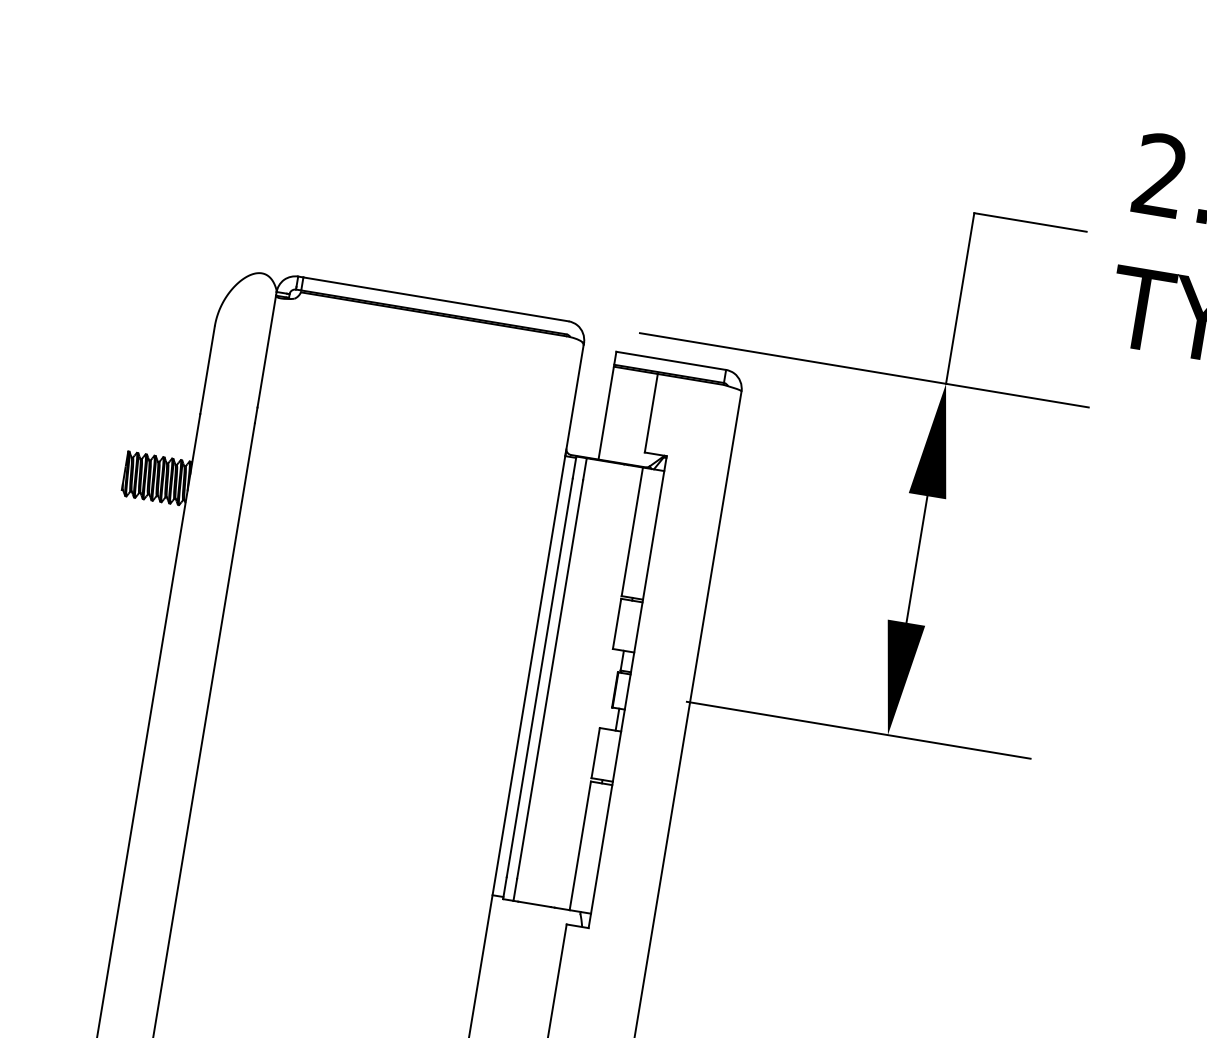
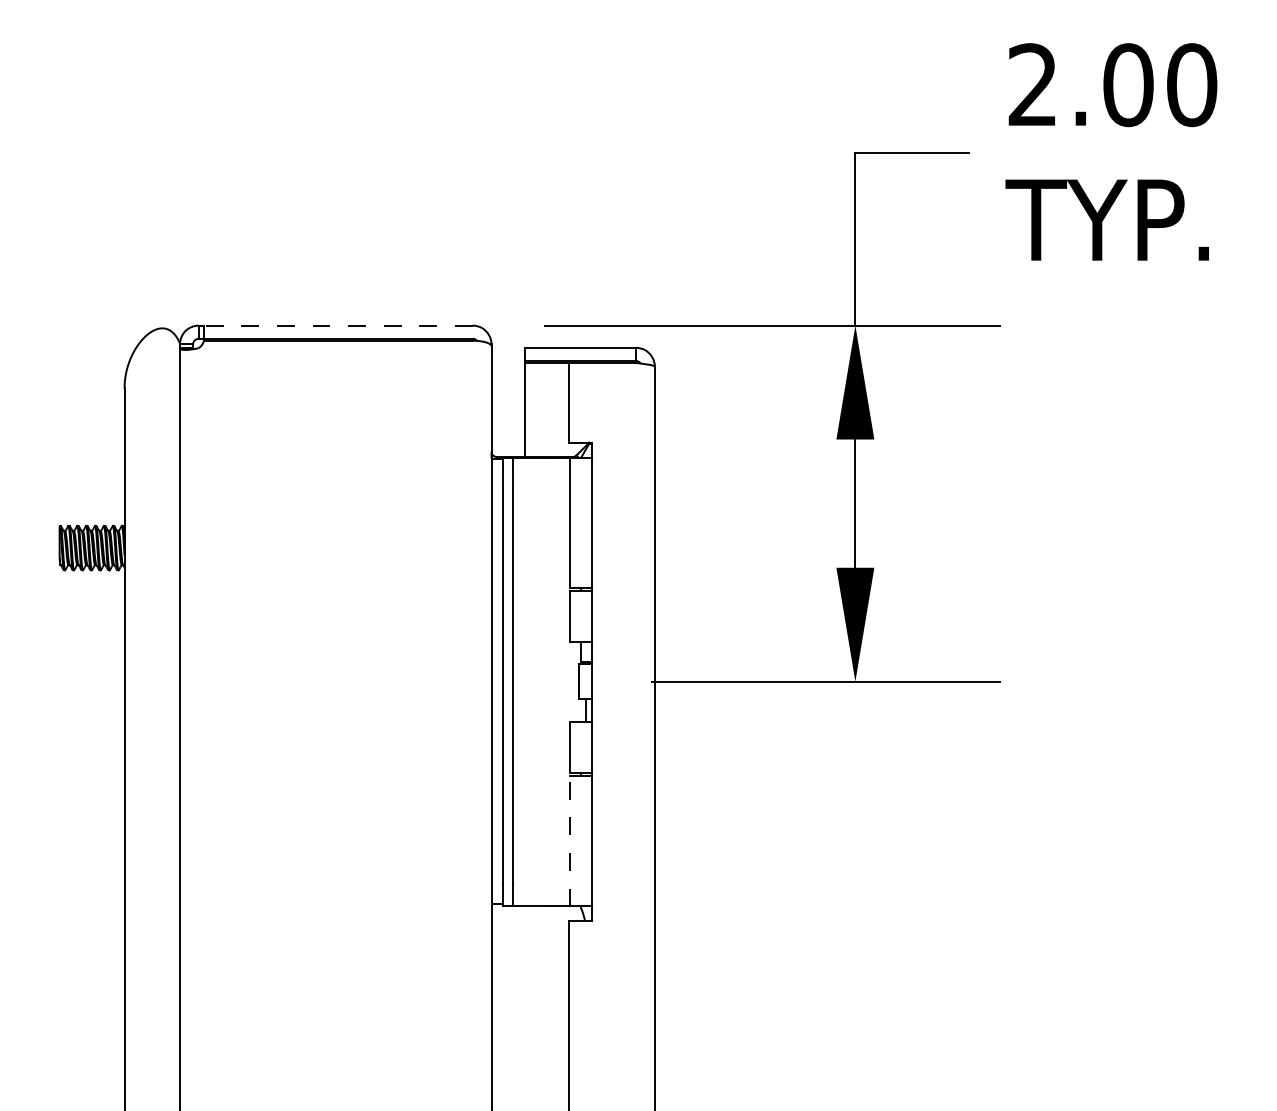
line: (435, 299) -> (337, 325), solid -> dashed
line: (580, 845) -> (570, 840), solid -> dashed

